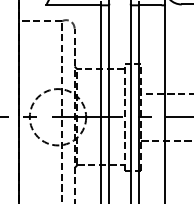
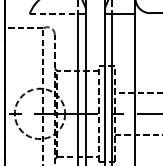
line: (74, 5) -> (54, 14), solid -> dashed

